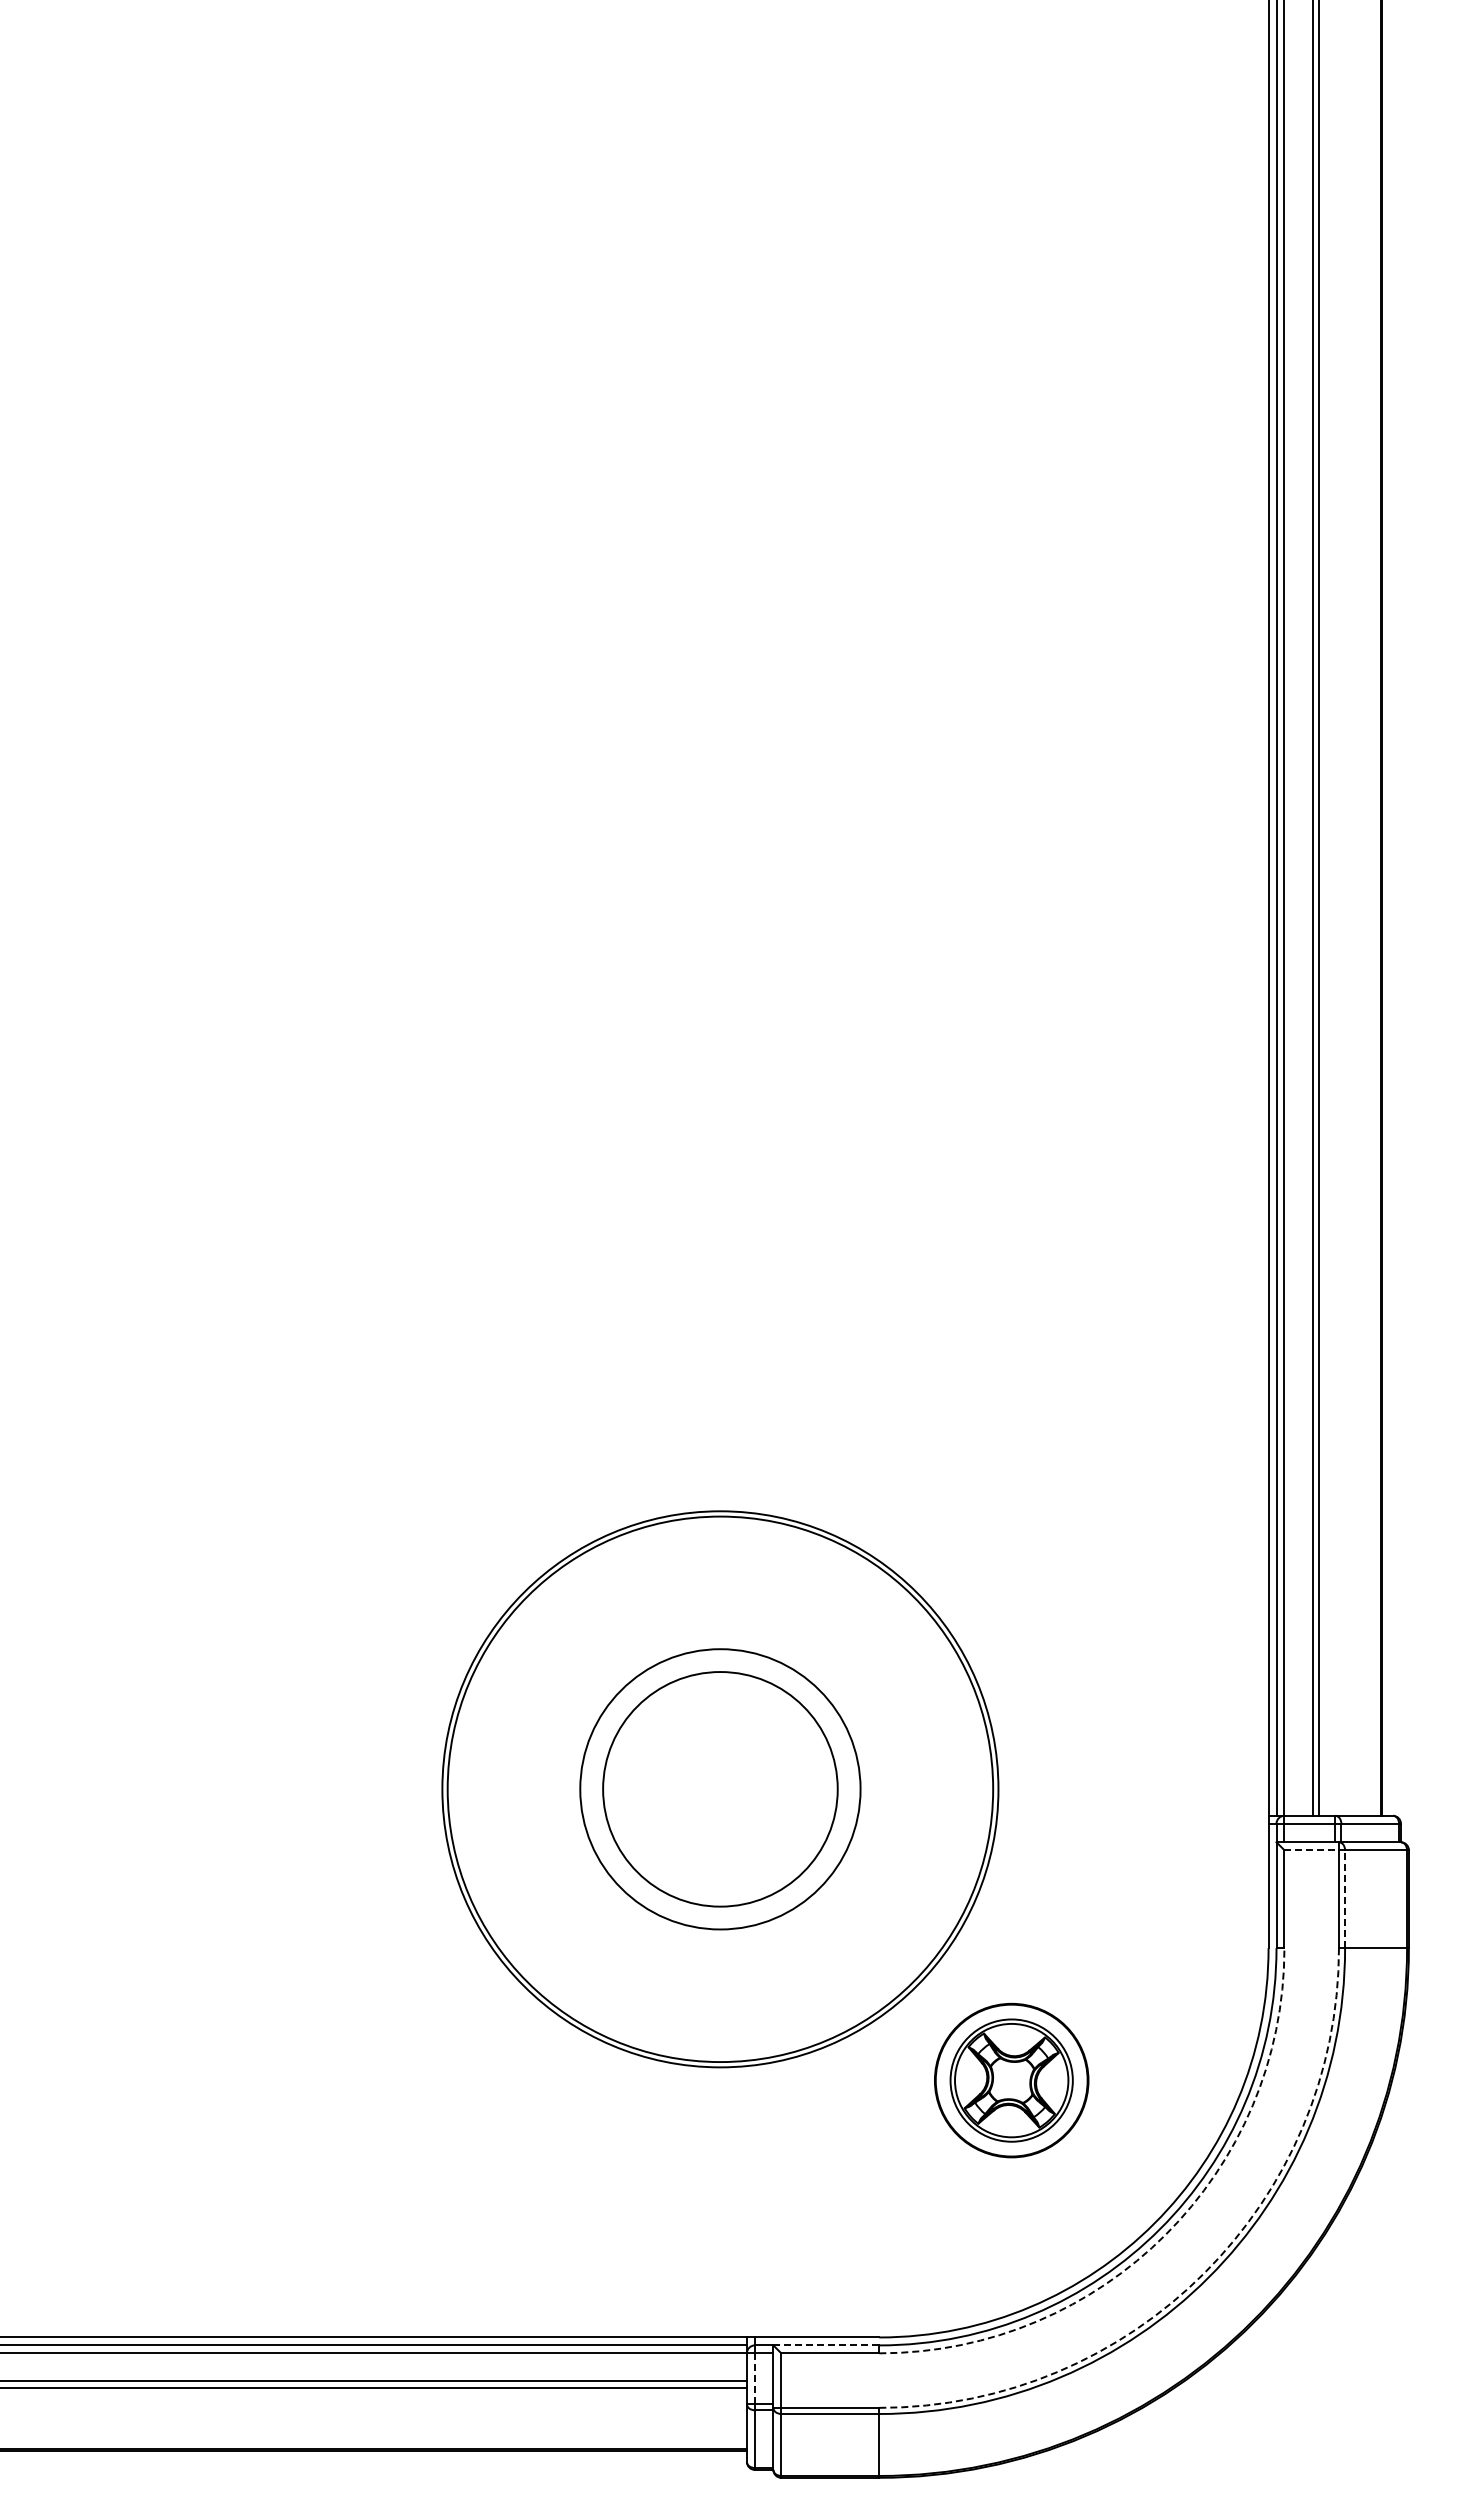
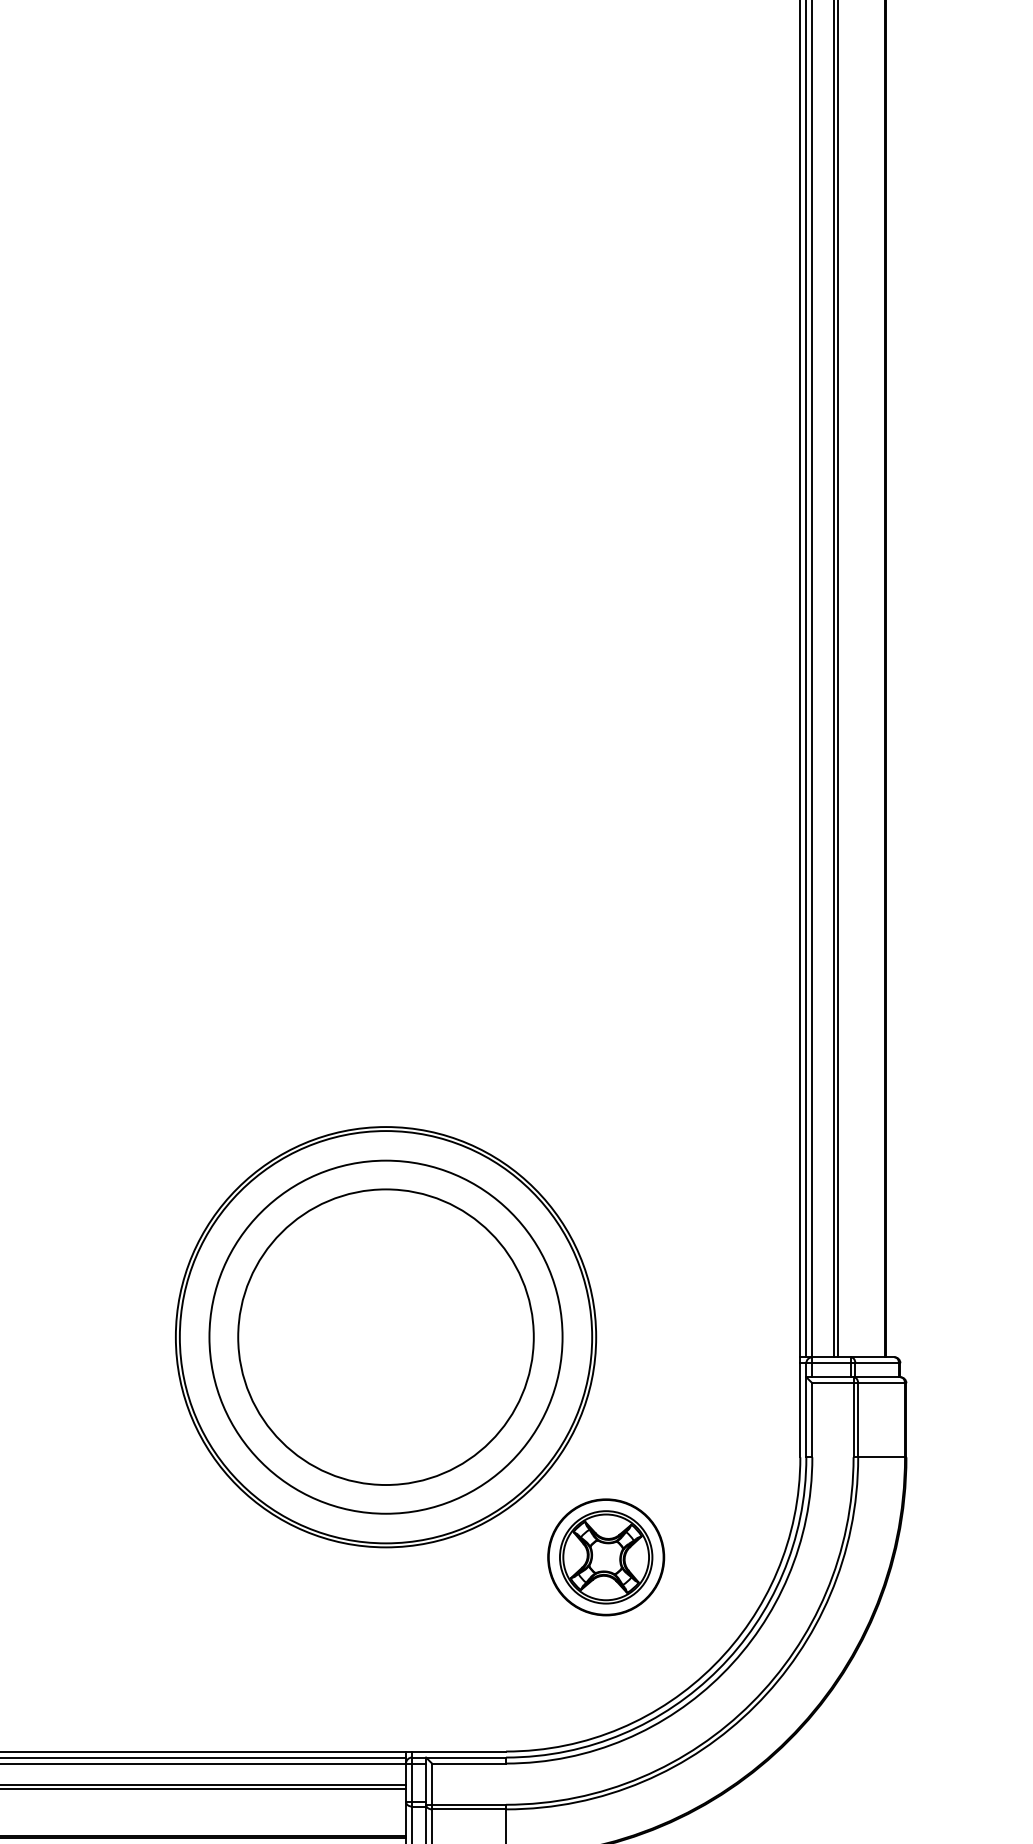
circle: (719, 1788) -> (385, 1336), size x1.67
circle: (720, 1788) -> (386, 1336), size x1.67
line: (1312, 1850) -> (833, 1383), dashed -> solid
line: (1345, 1899) -> (858, 1420), dashed -> solid
arc: (1165, 2234) -> (722, 1673), dashed -> solid
arc: (1204, 2273) -> (751, 1703), dashed -> solid
line: (826, 2345) -> (466, 1757), dashed -> solid
line: (754, 2378) -> (411, 1782), dashed -> solid

